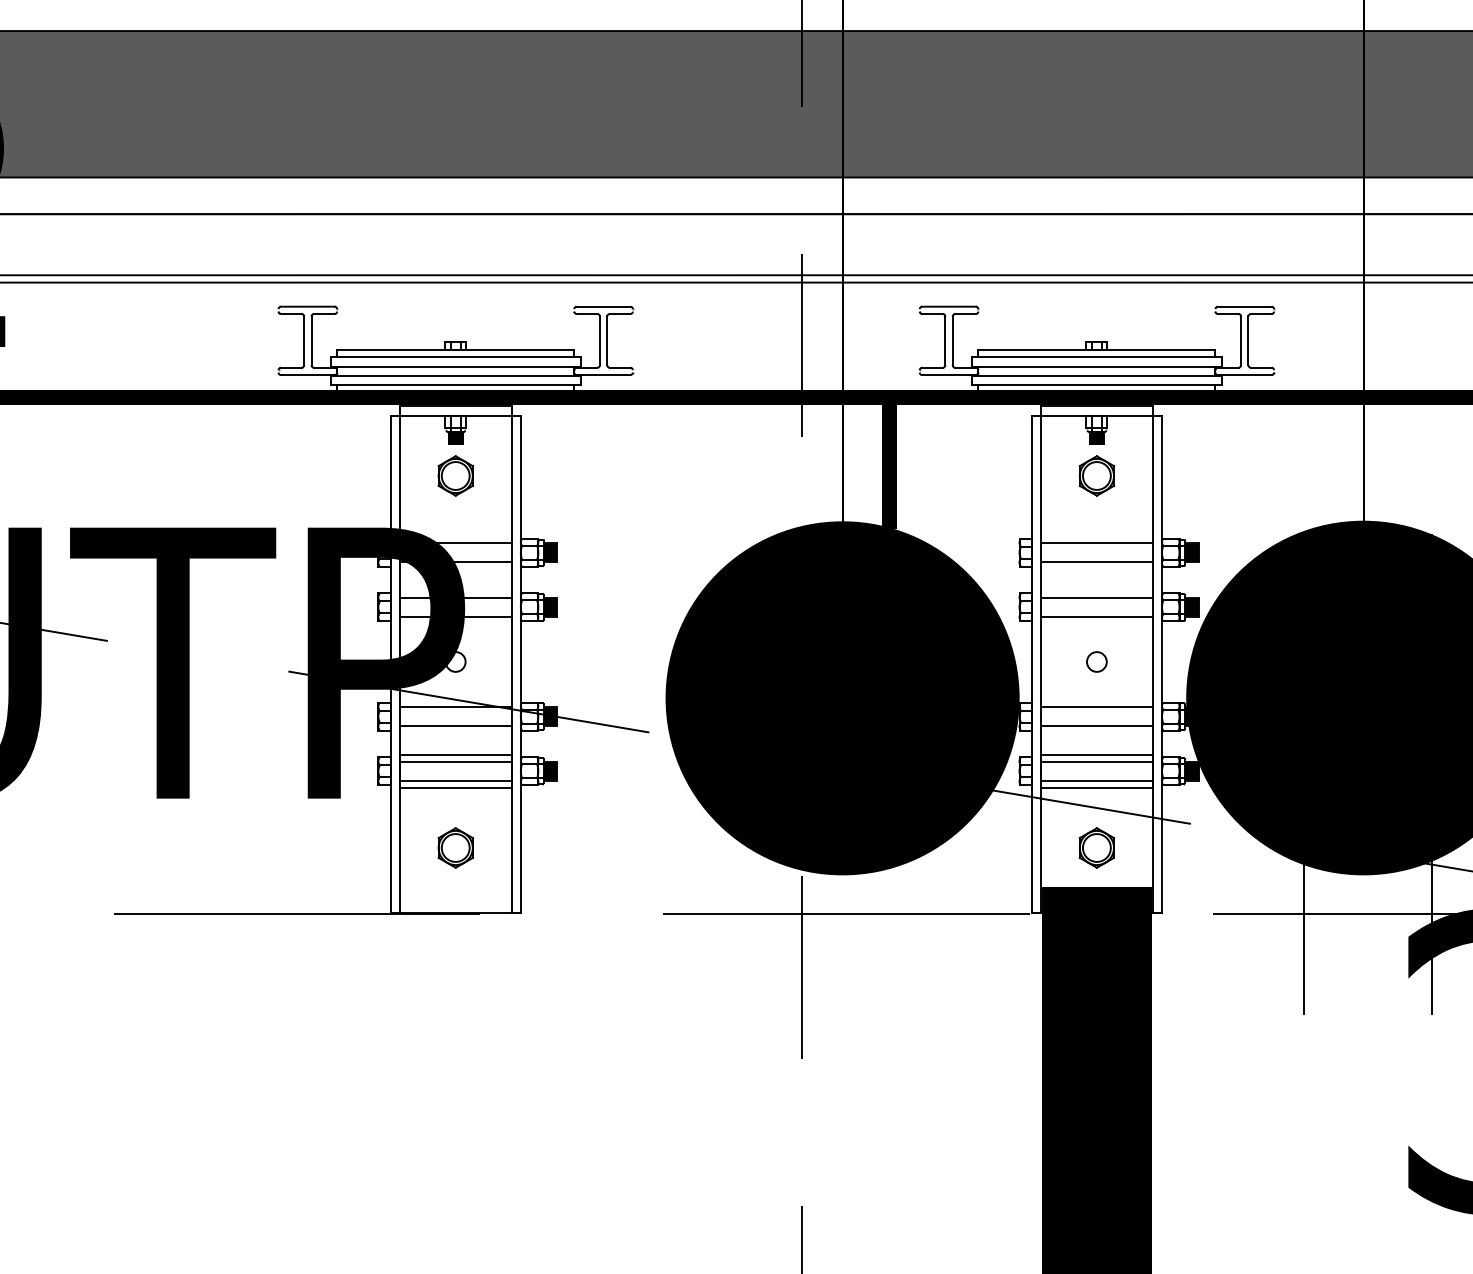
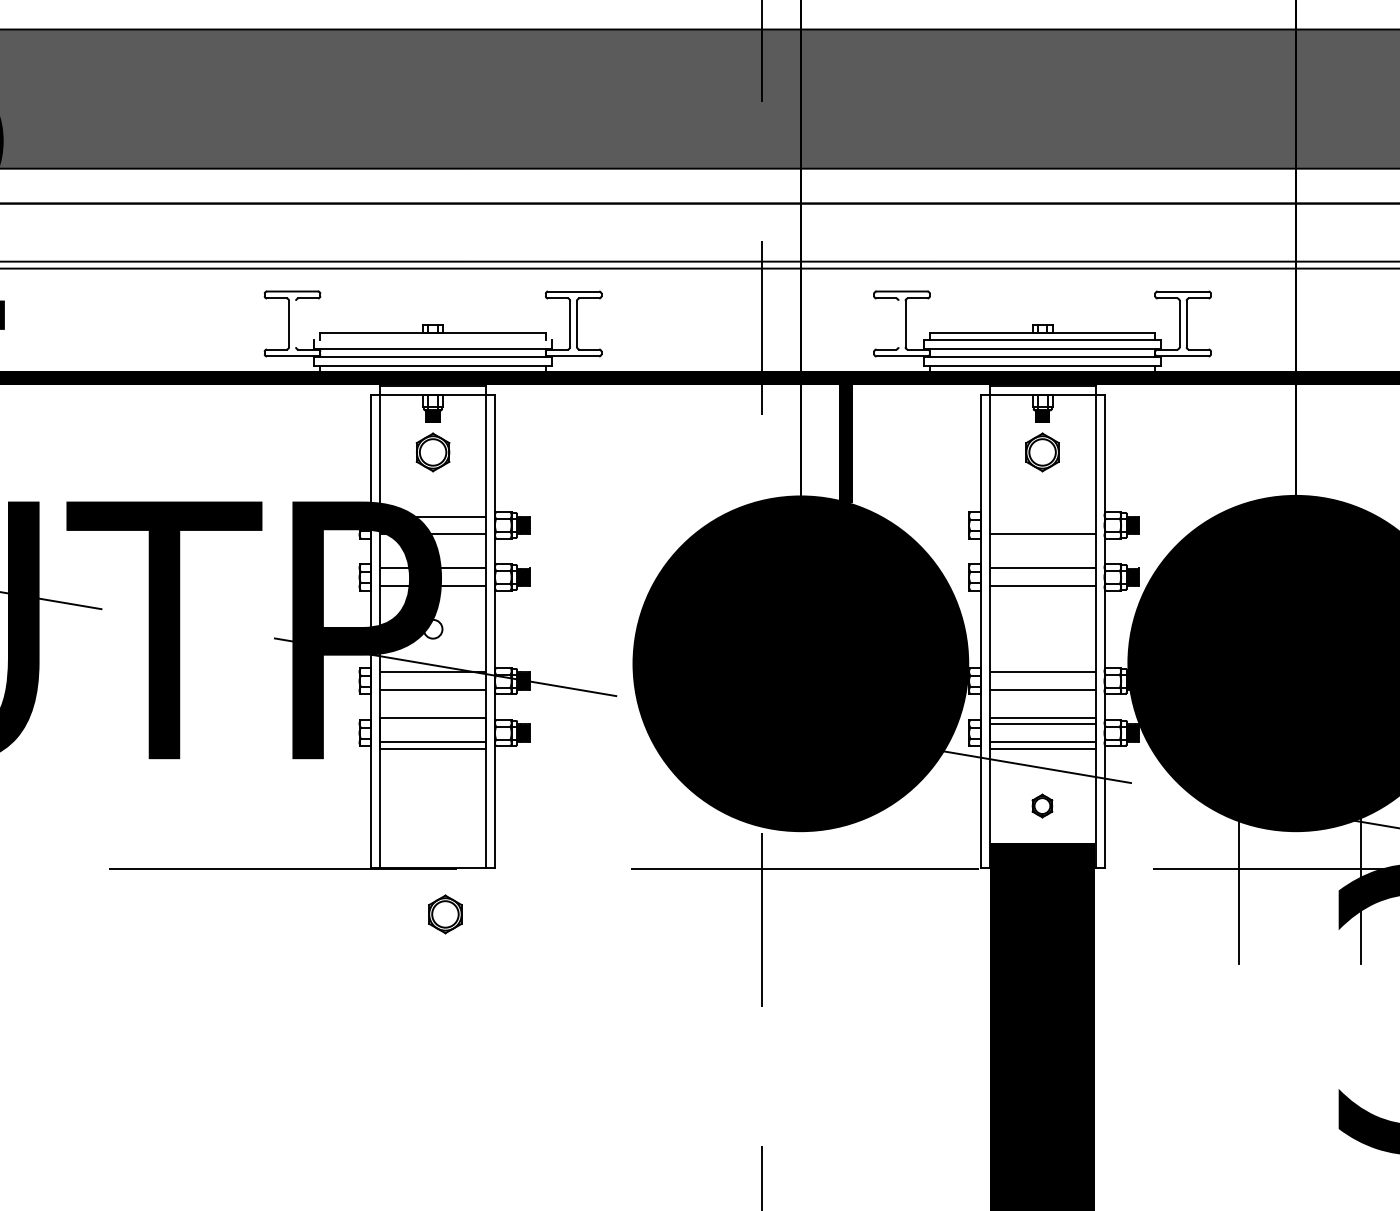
line: (311, 340) -> (295, 323), removed
line: (945, 340) -> (898, 323), removed
line: (455, 357) -> (432, 339), removed
line: (1096, 543) -> (1042, 516), removed
circle: (1096, 661) -> (1042, 628), removed
line: (455, 761) -> (432, 723), removed
part: (455, 847) -> (445, 913), moved
part: (1096, 847) -> (1042, 805), size x0.6

